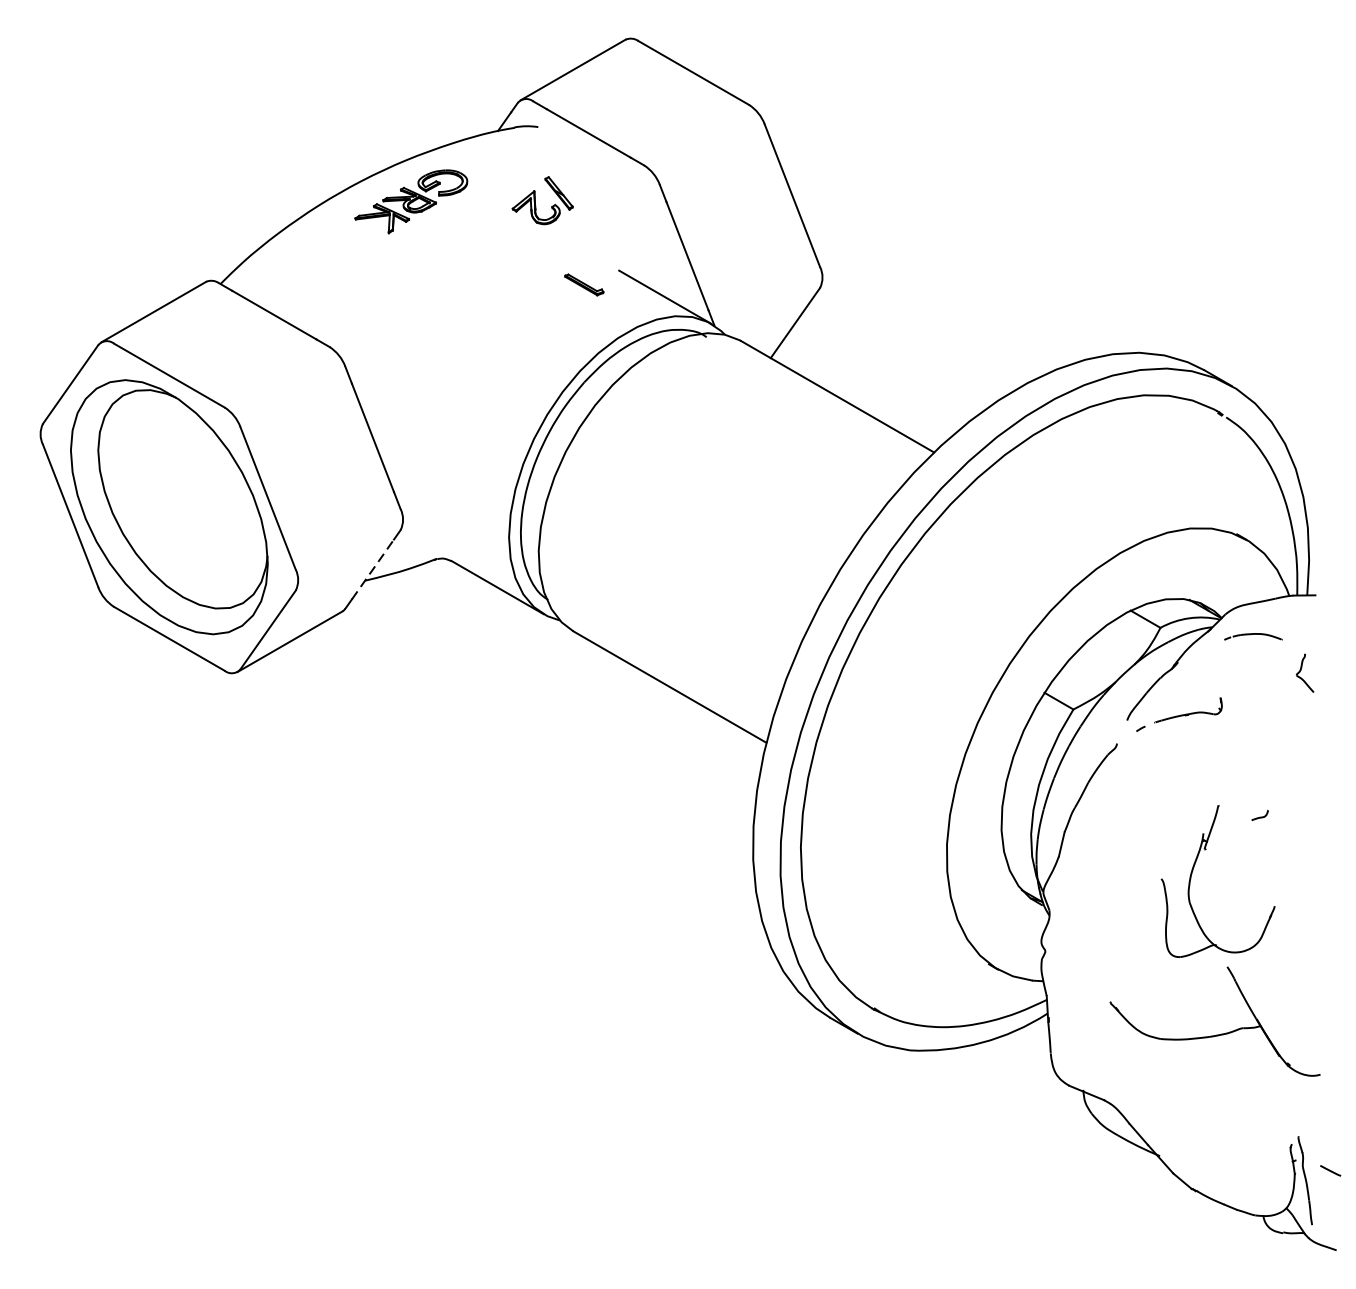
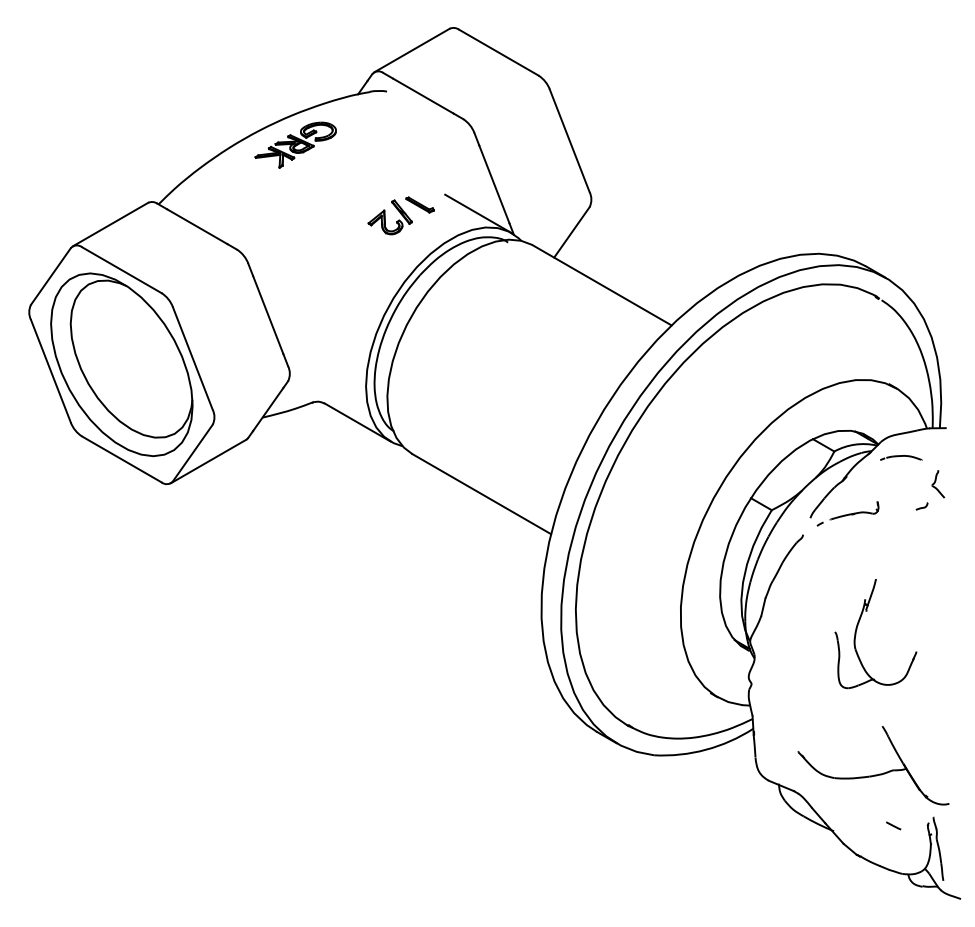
part: (541, 200) -> (389, 217), moved
line: (373, 569) -> (268, 409), dashed -> solid
curve: (1259, 816) -> (921, 507), moved
part: (1216, 1033) -> (874, 774), moved
line: (1330, 1170) -> (893, 825), moved

